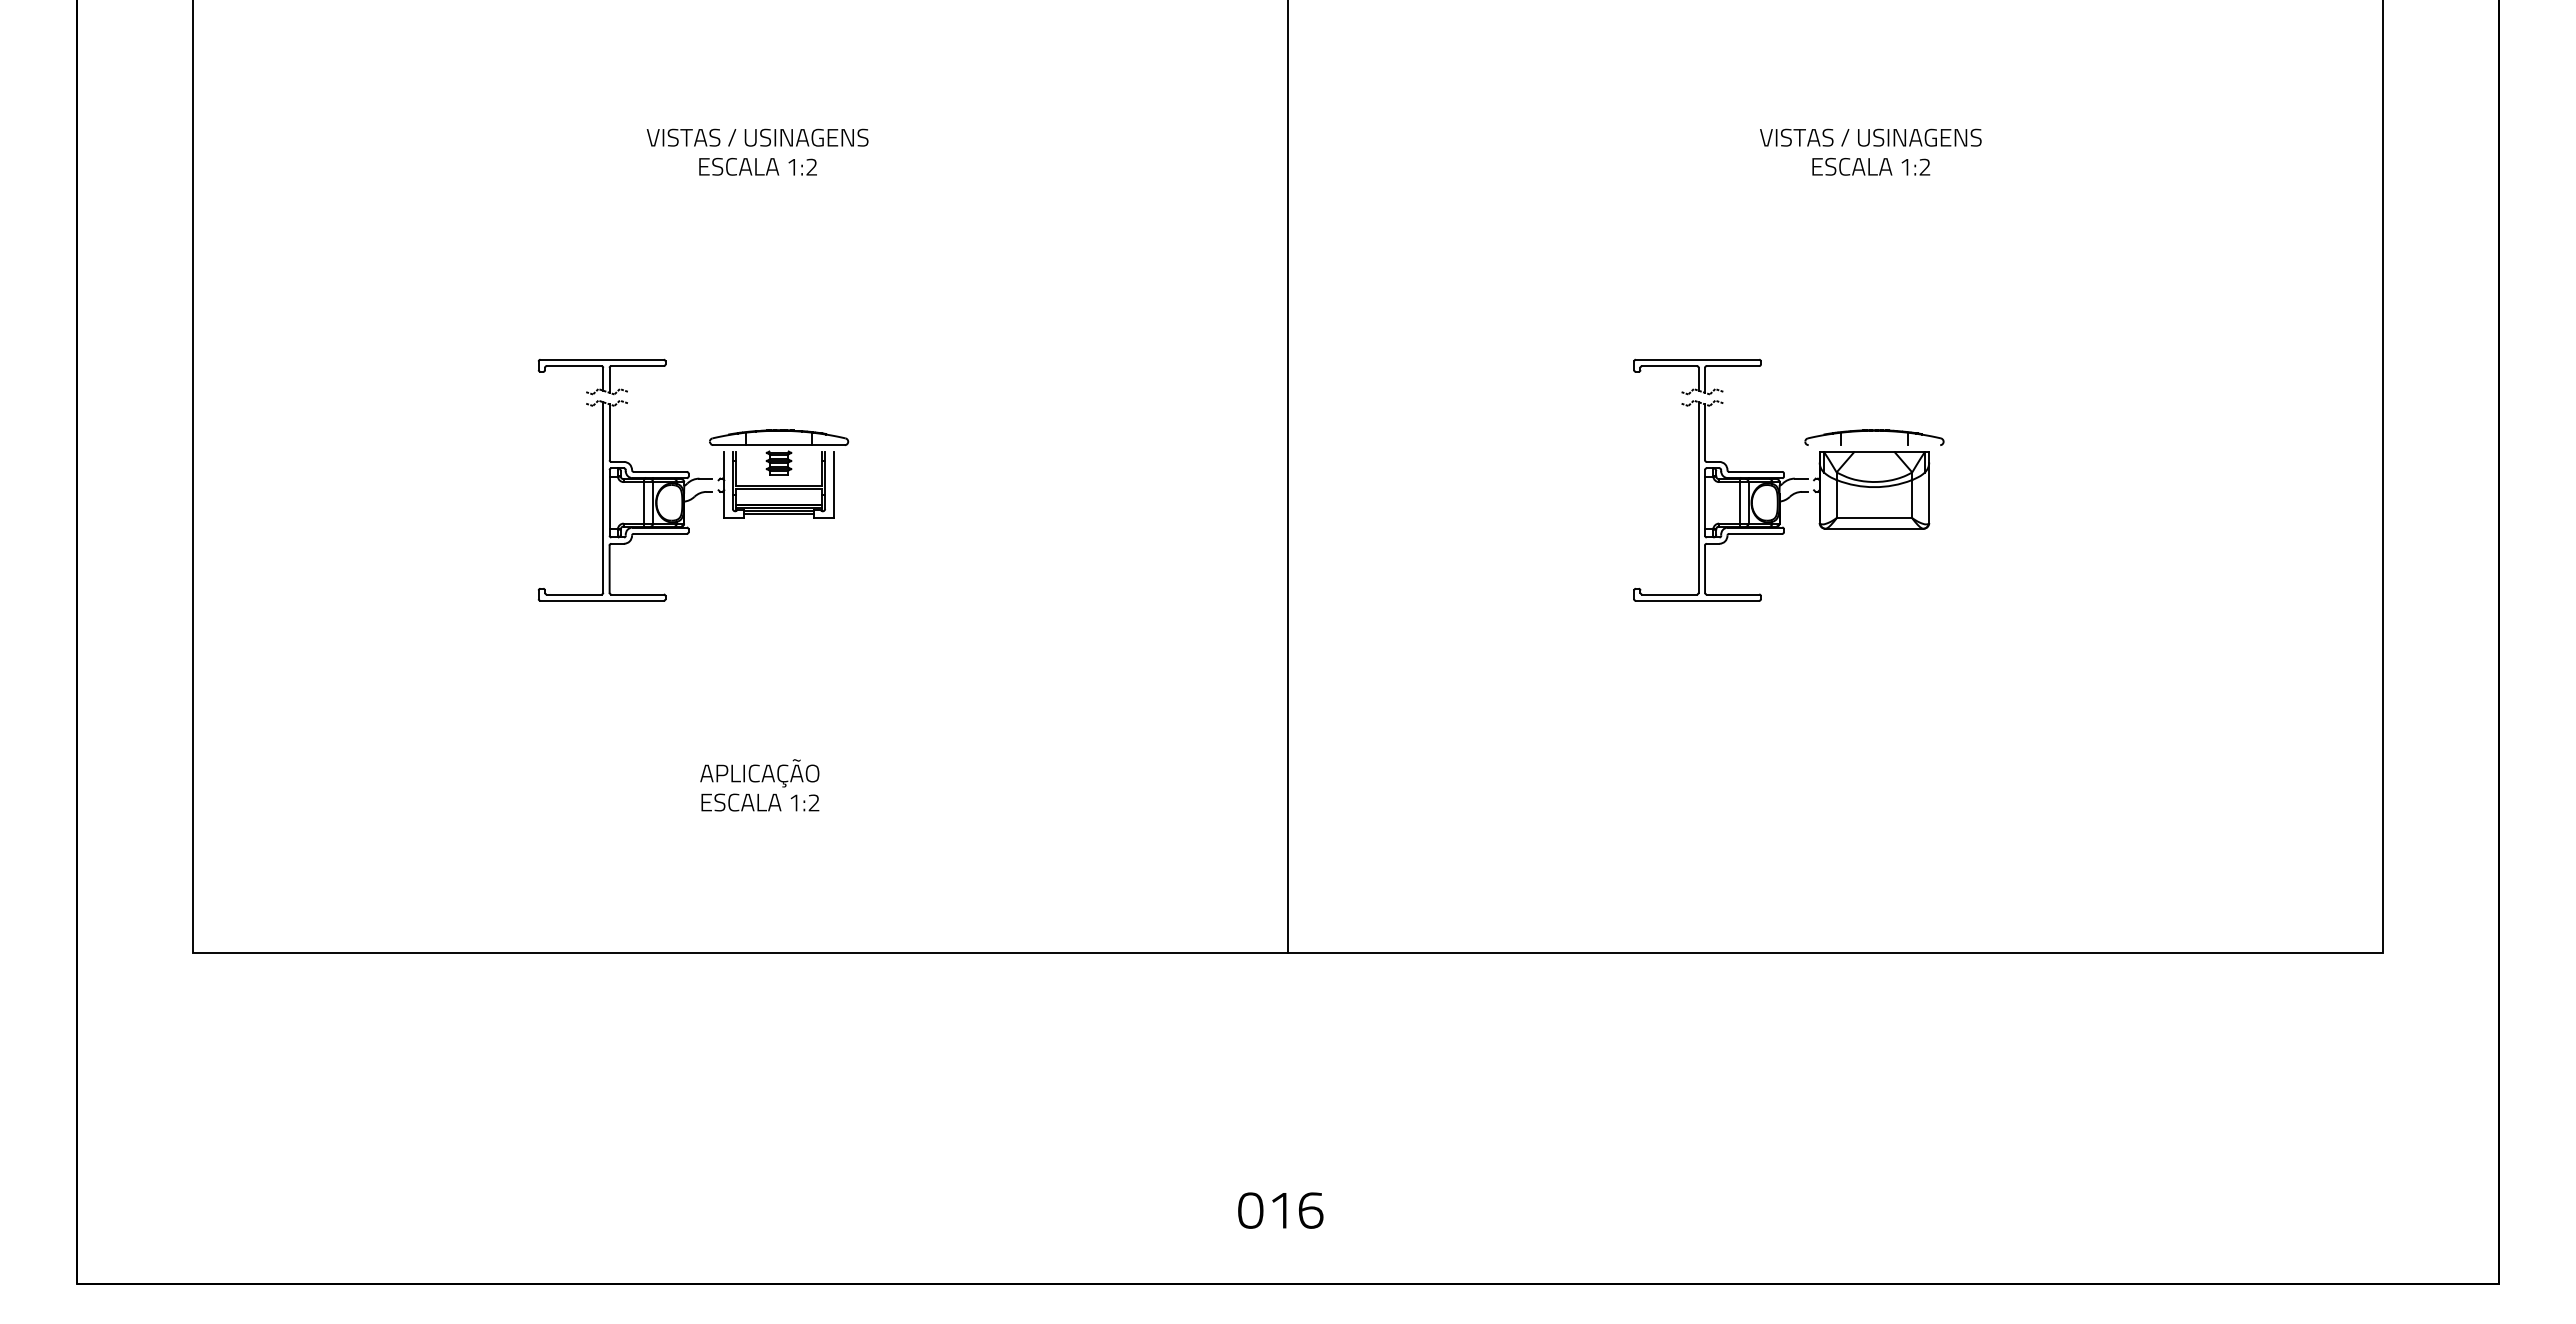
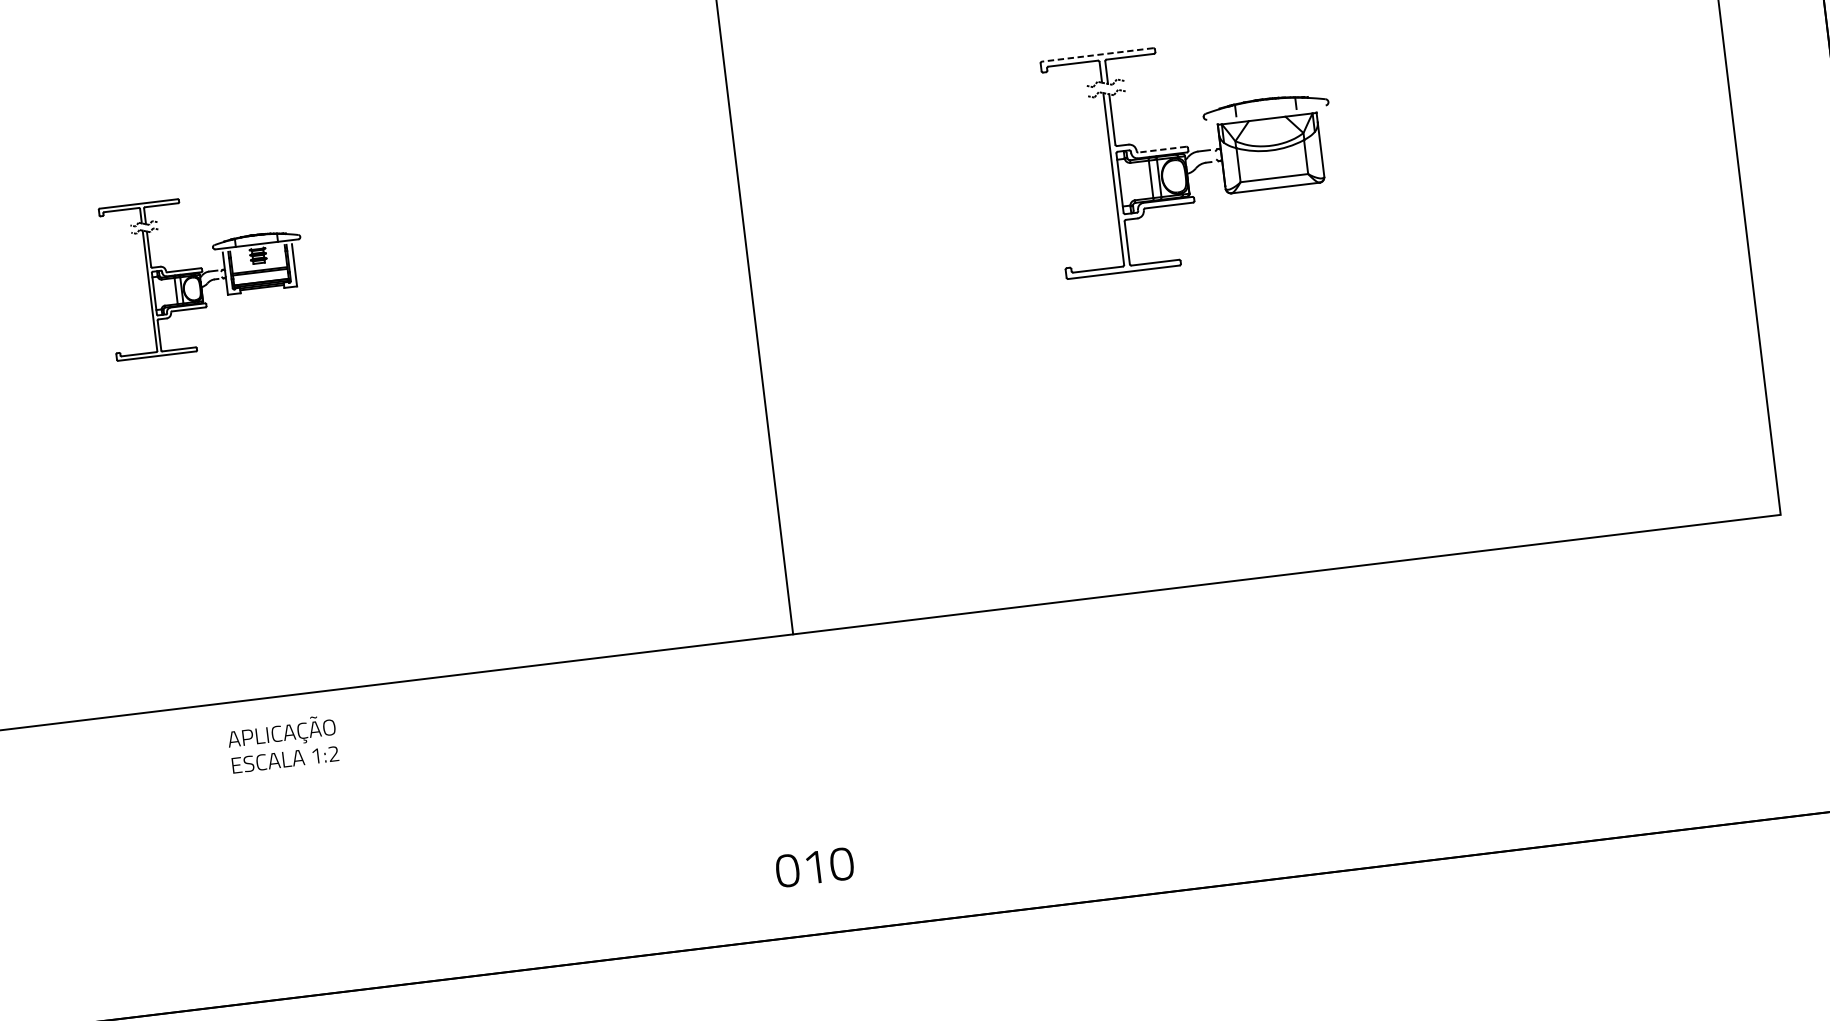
line: (1697, 359) -> (1097, 54), solid -> dashed
line: (1755, 471) -> (1162, 149), solid -> dashed
part: (693, 479) -> (205, 272), size x0.7
text: (759, 785) -> (282, 744), moved
text: (1310, 1210) -> (841, 864), 016 -> 010

